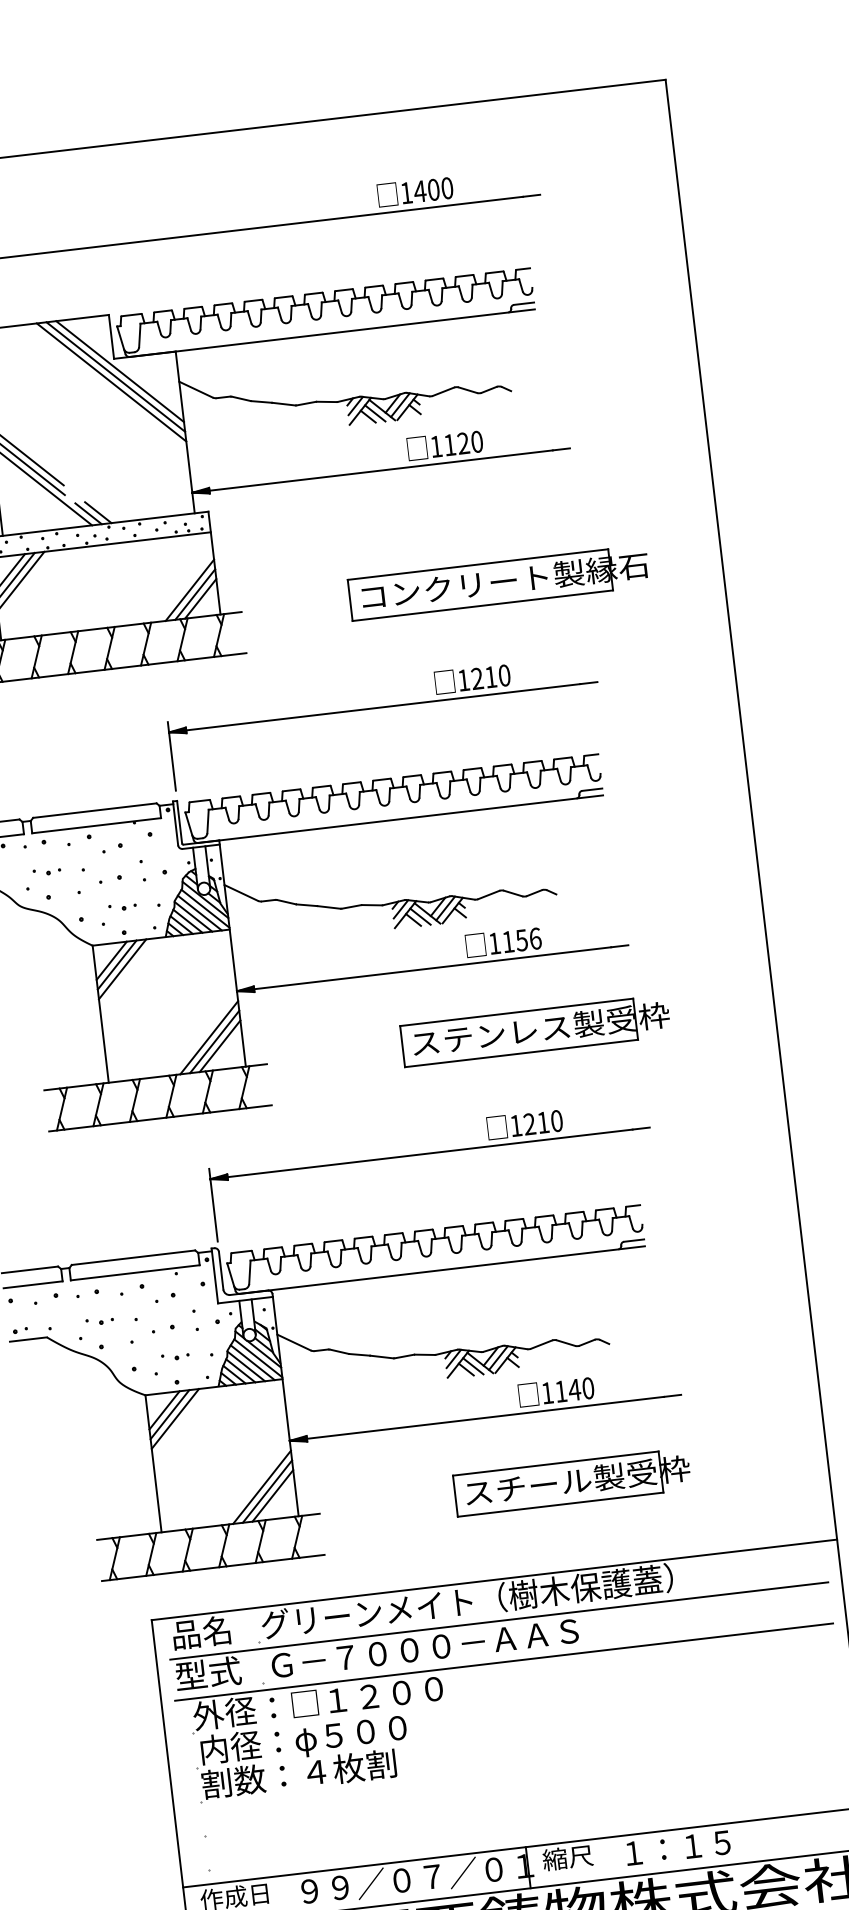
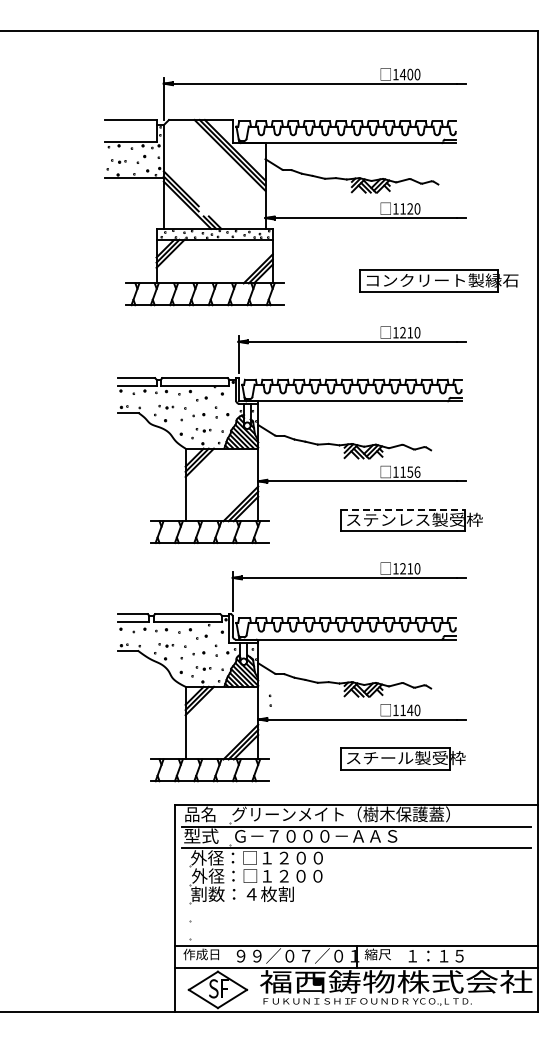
part: (497, 582) -> (438, 280), moved
line: (517, 1012) -> (403, 509), solid -> dashed
part: (308, 1402) -> (270, 700), added
text: (323, 1737) -> (257, 876), 内径：φ５００ -> 外径：□１２００

